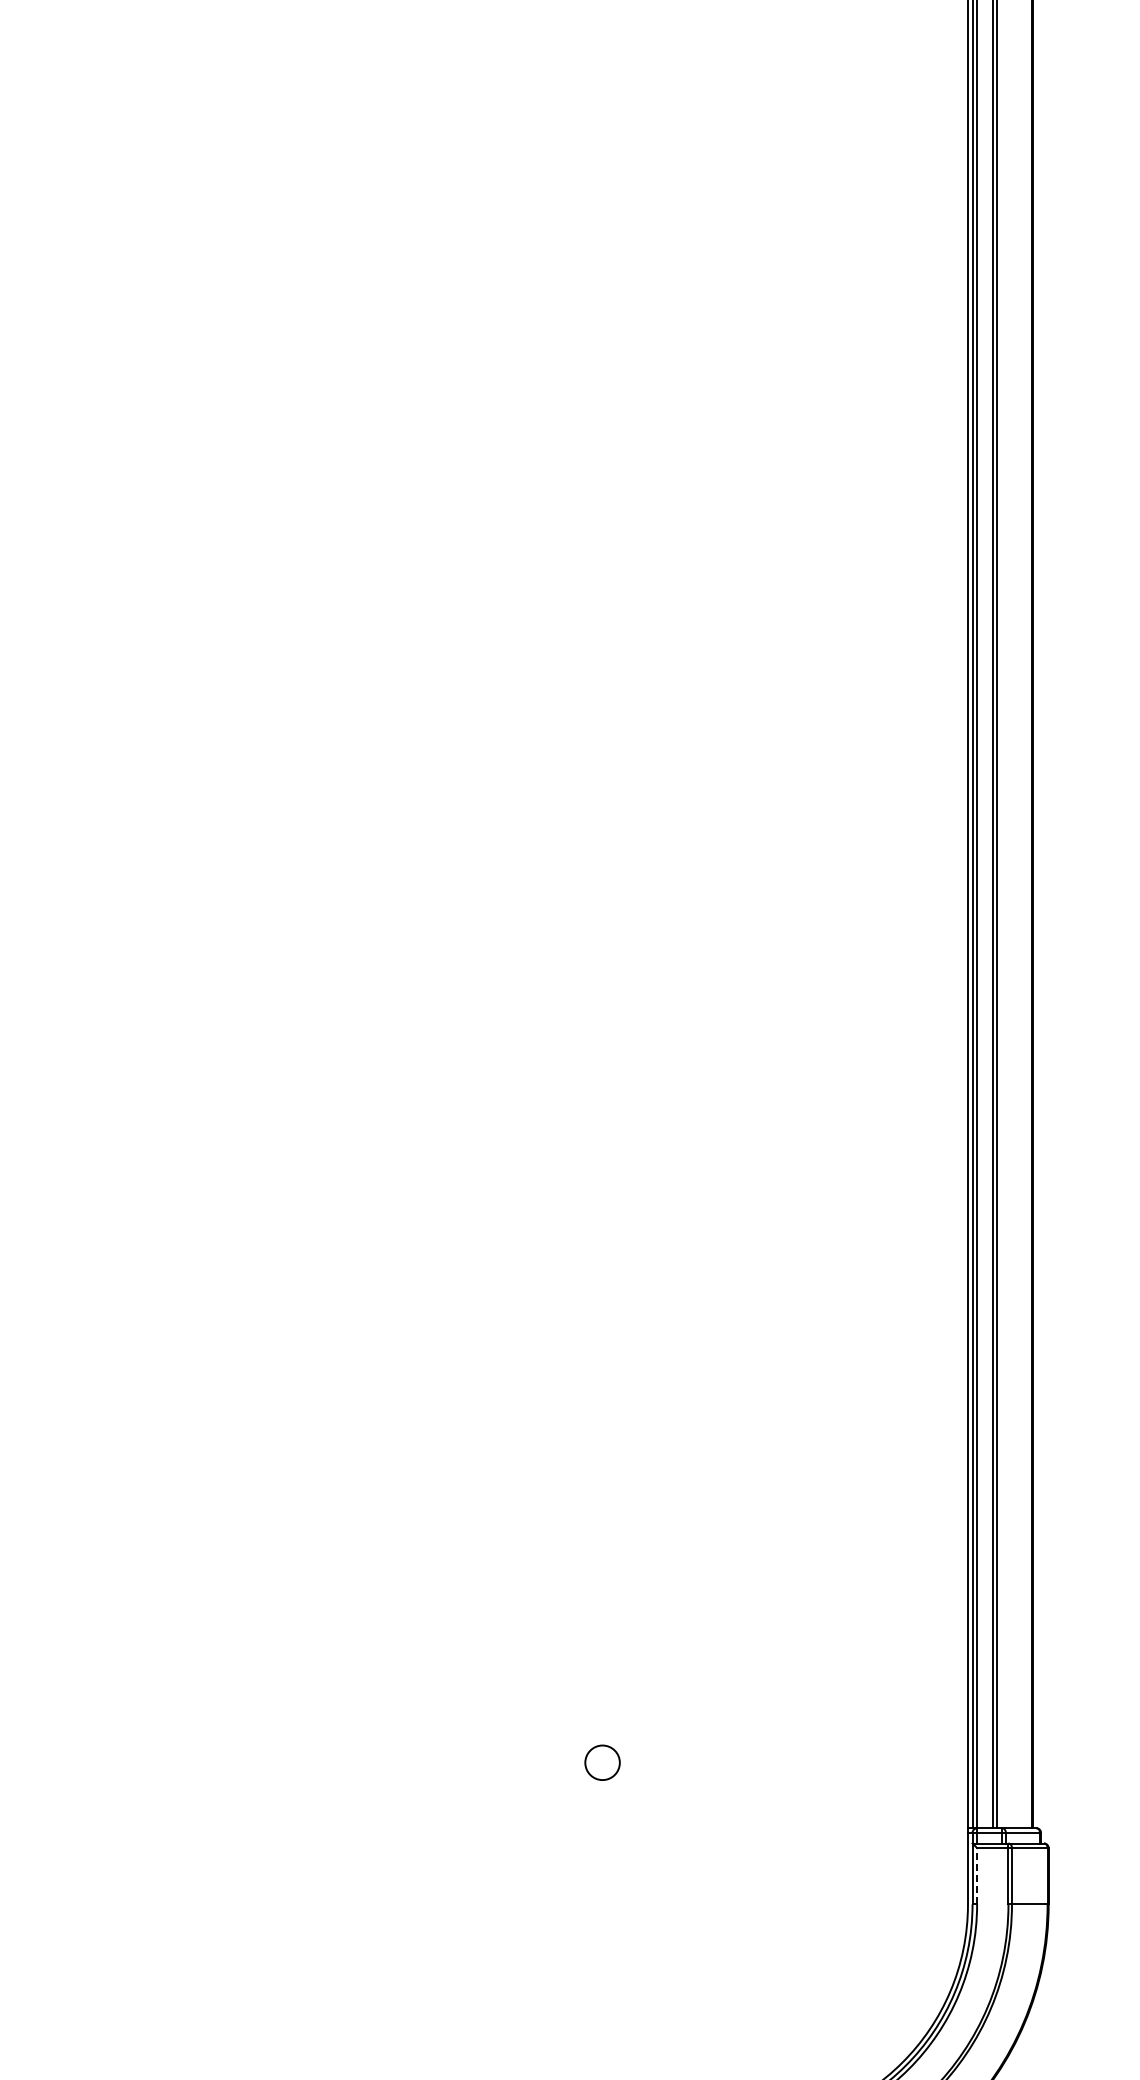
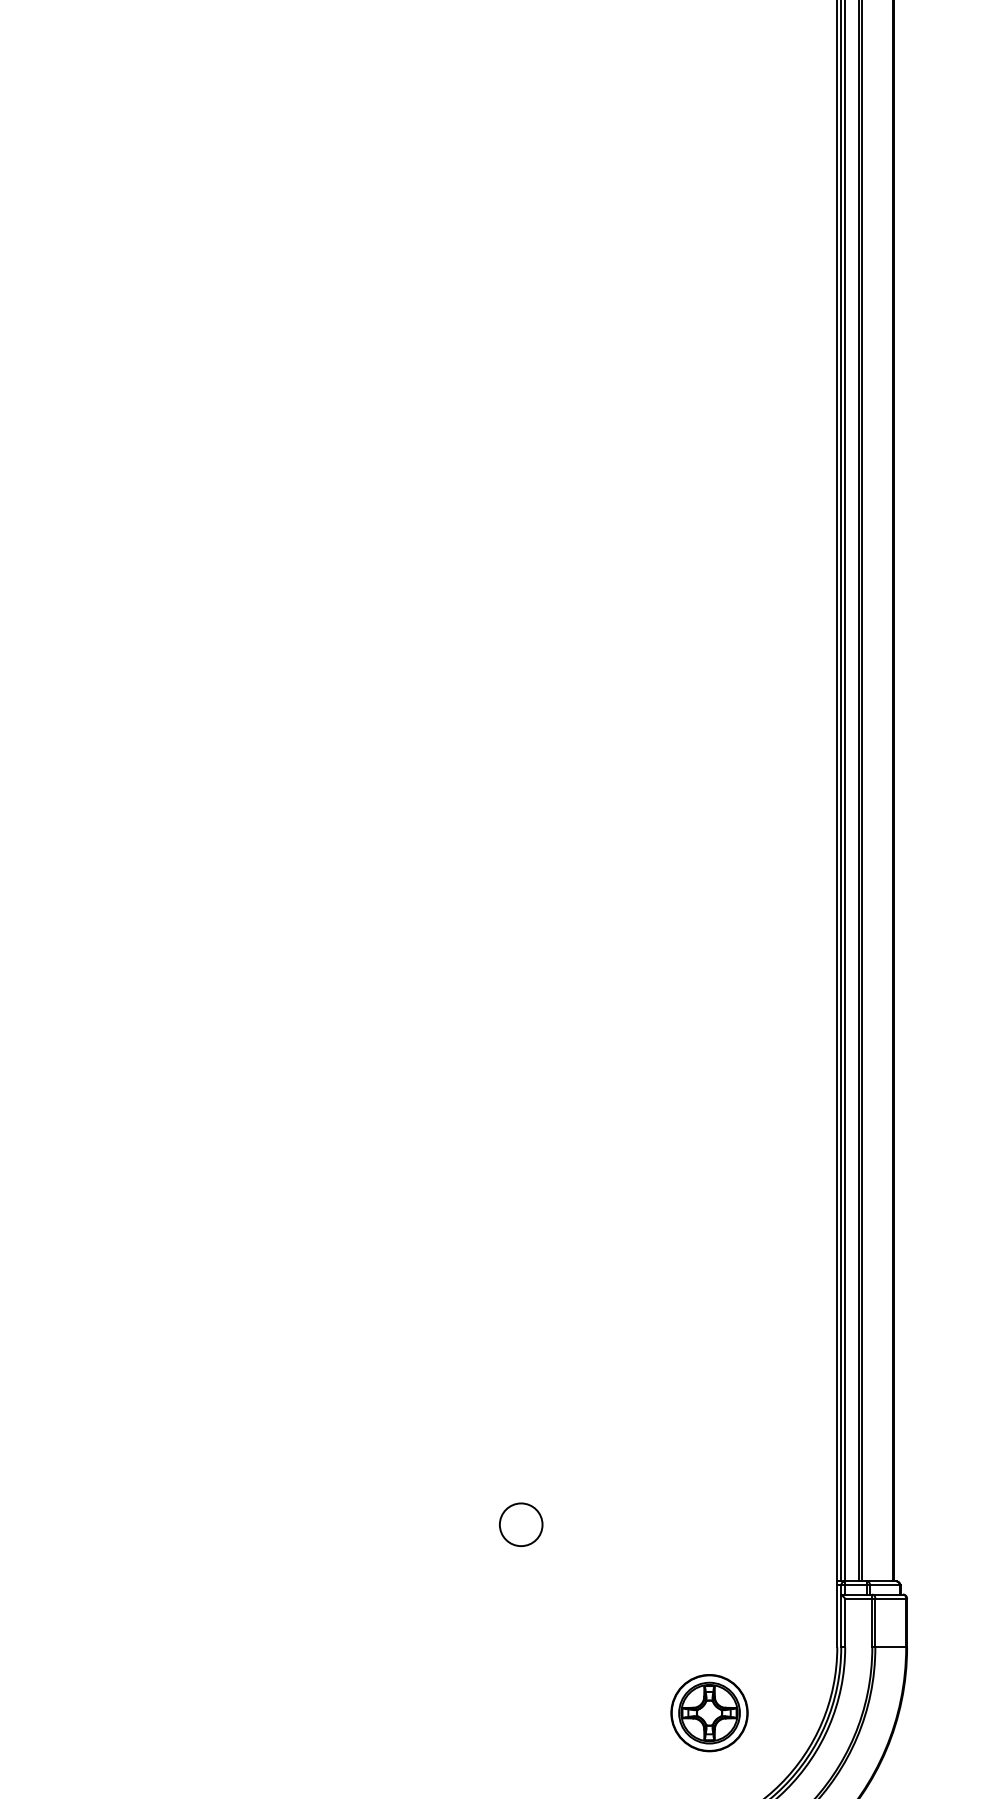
circle: (602, 1762) -> (521, 1524), size x1.43
line: (977, 1875) -> (845, 1622), dashed -> solid
part: (820, 1980) -> (709, 1713), added

